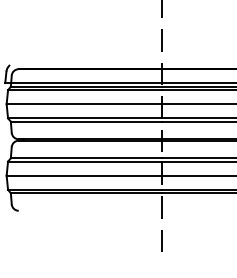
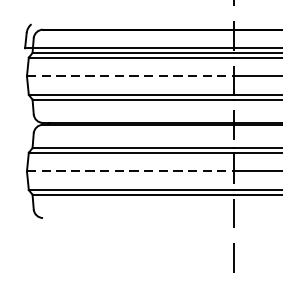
line: (84, 104) -> (130, 76), solid -> dashed
line: (84, 175) -> (130, 171), solid -> dashed

